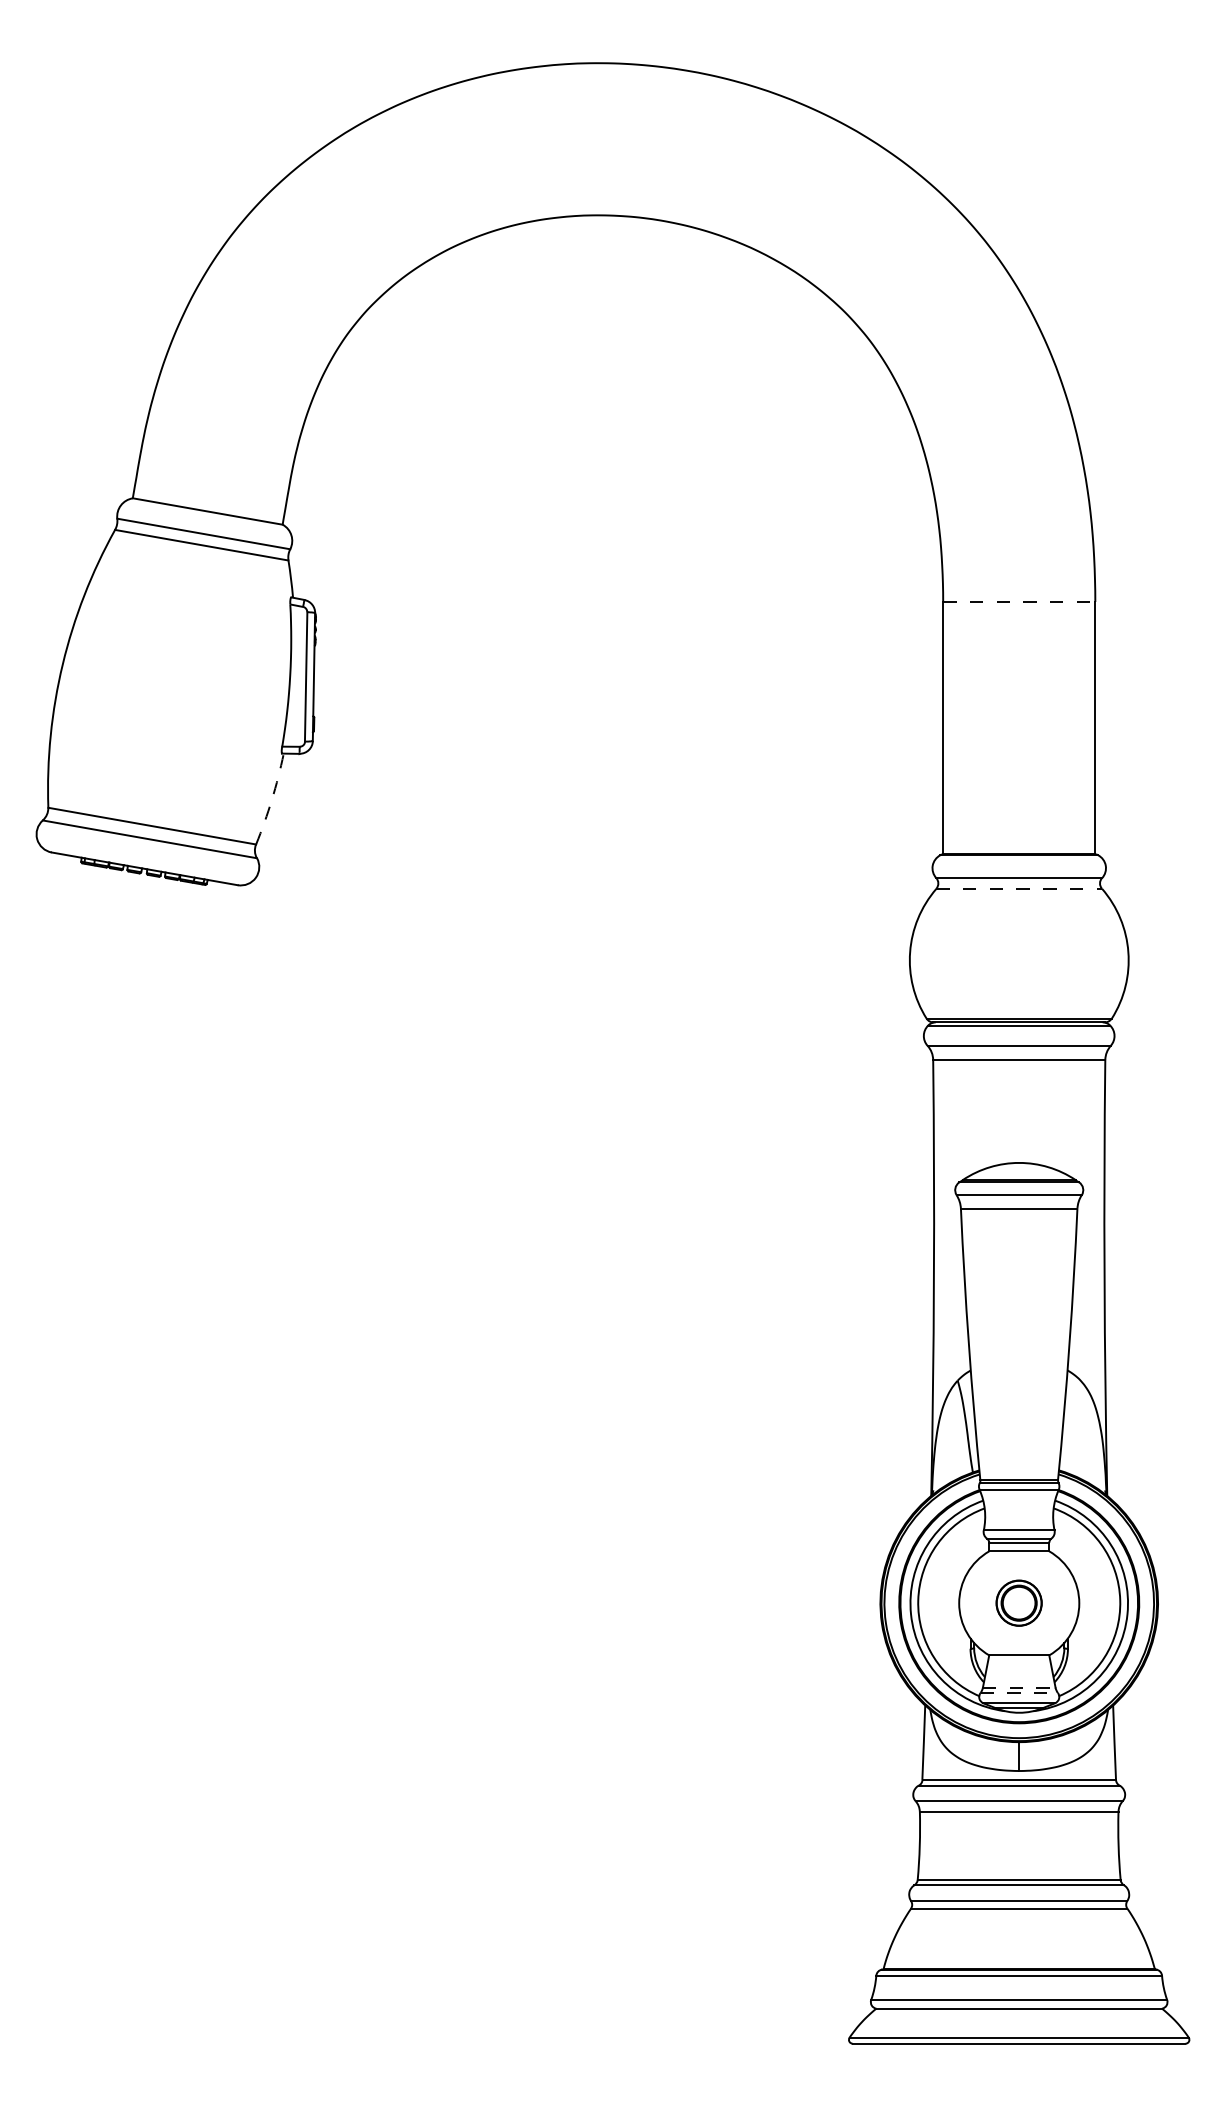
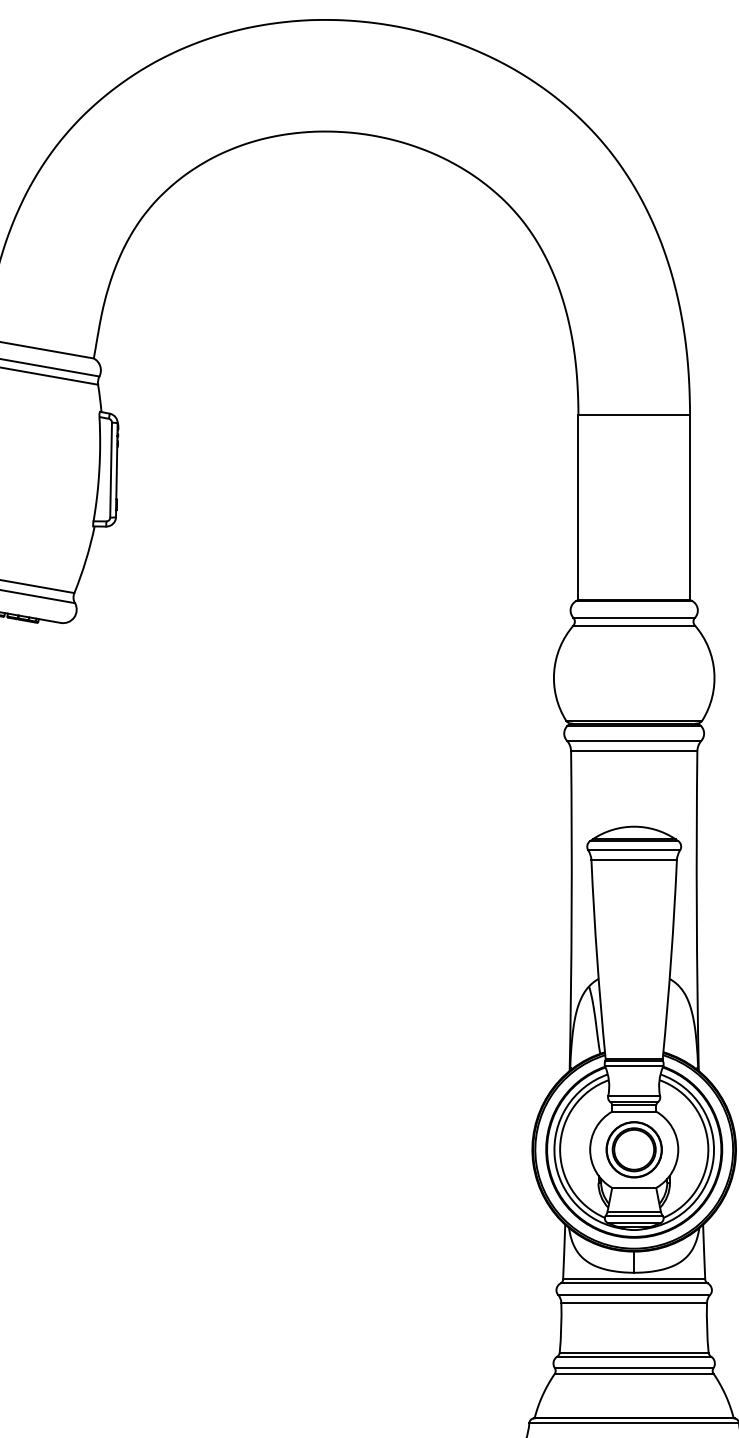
line: (1019, 601) -> (634, 414), dashed -> solid
arc: (271, 799) -> (85, 560), dashed -> solid
line: (1019, 888) -> (634, 625), dashed -> solid
part: (1018, 1602) -> (633, 1149), size x1.67
line: (1019, 1687) -> (634, 1211), dashed -> solid
line: (1019, 1693) -> (634, 1215), dashed -> solid

